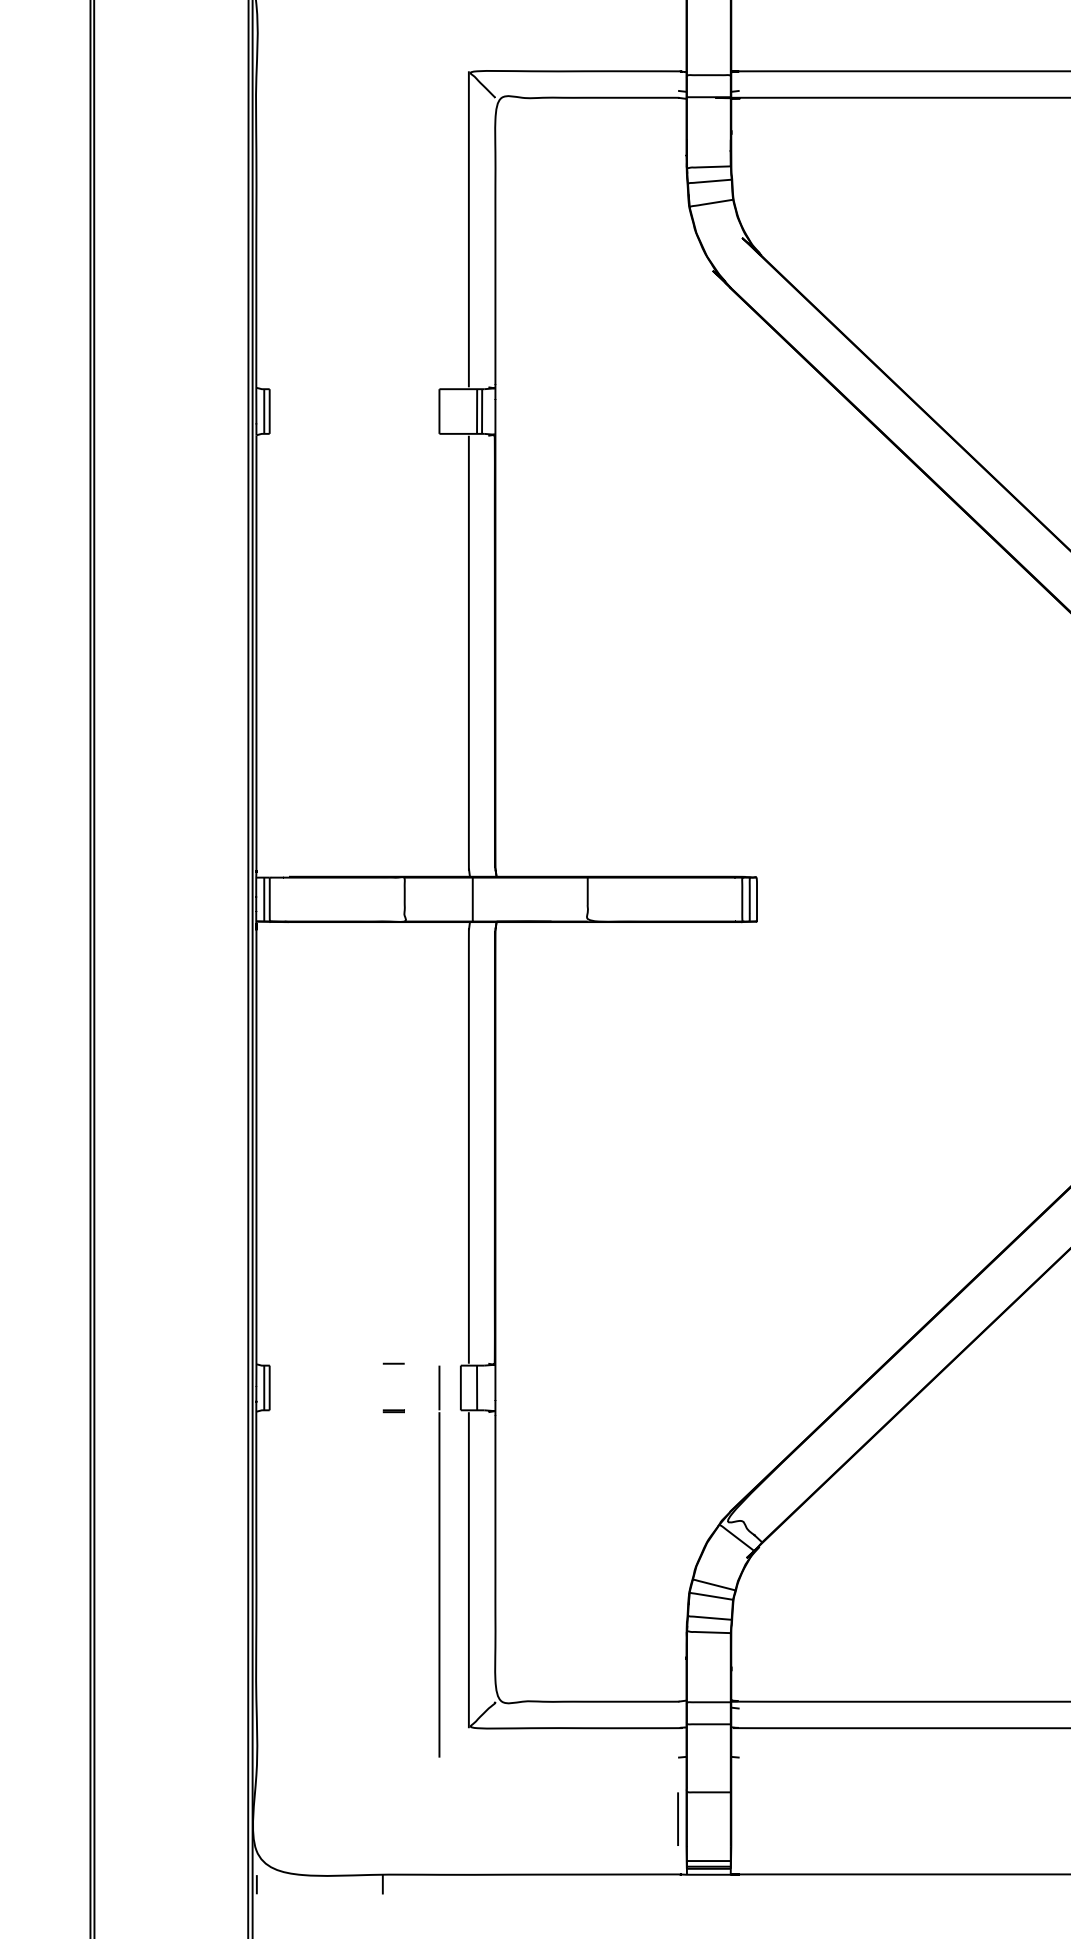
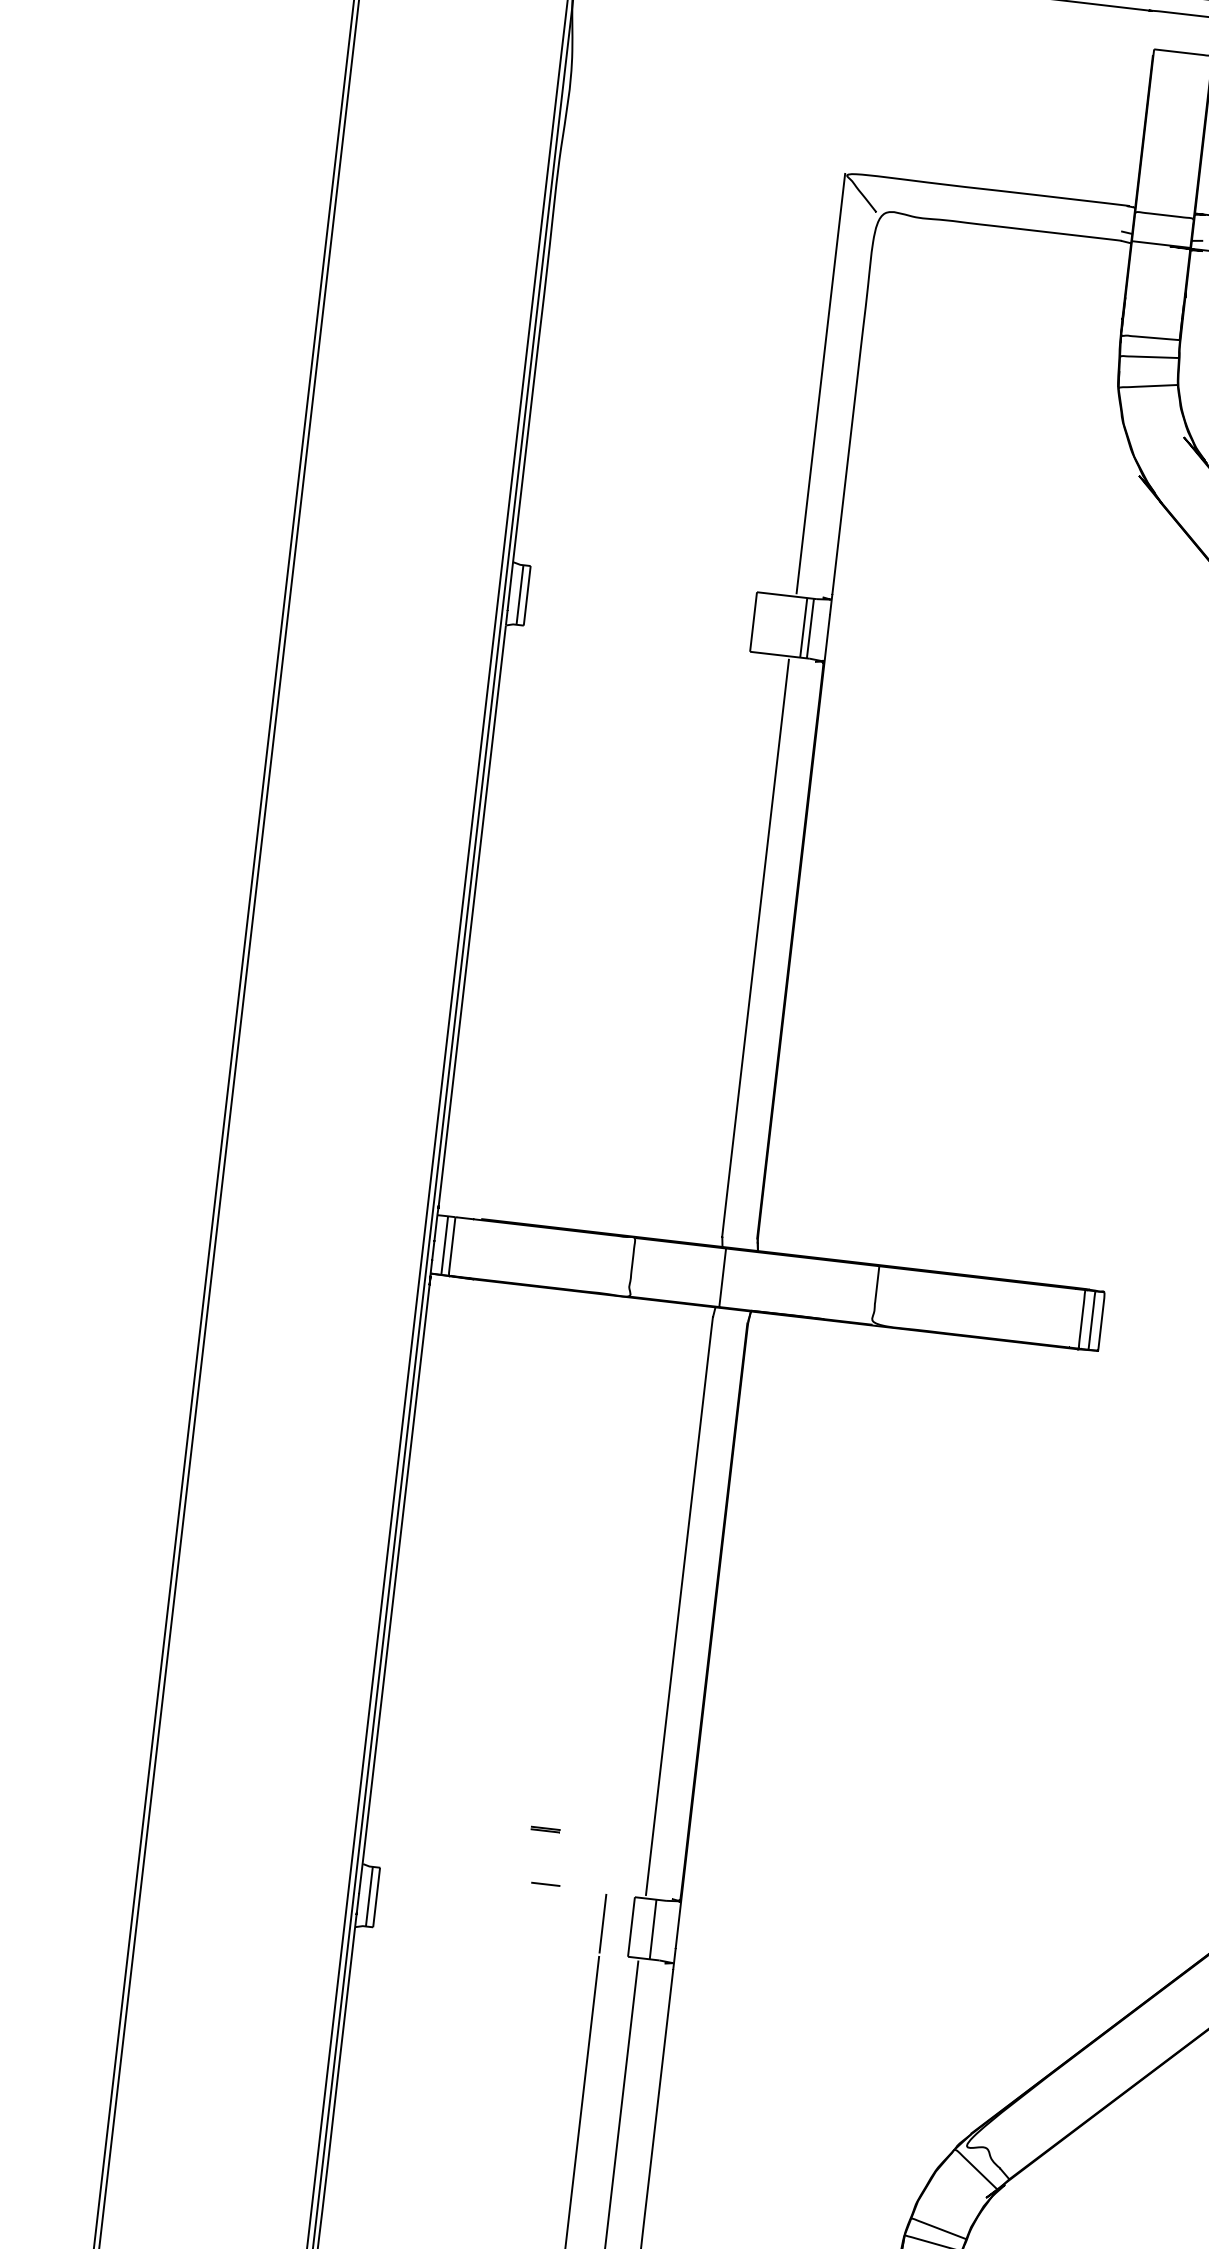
line: (393, 1411) -> (544, 1829), moved

